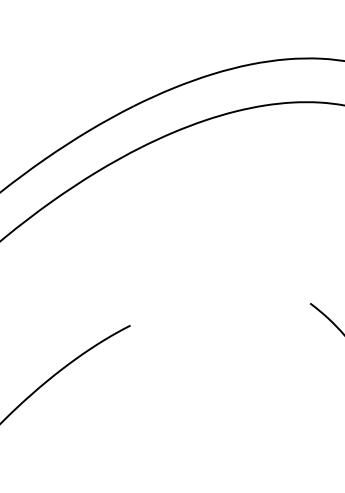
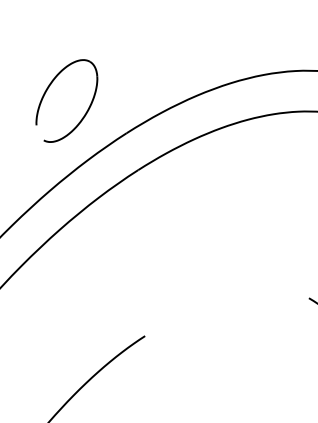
part: (93, 77) -> (86, 110), added

